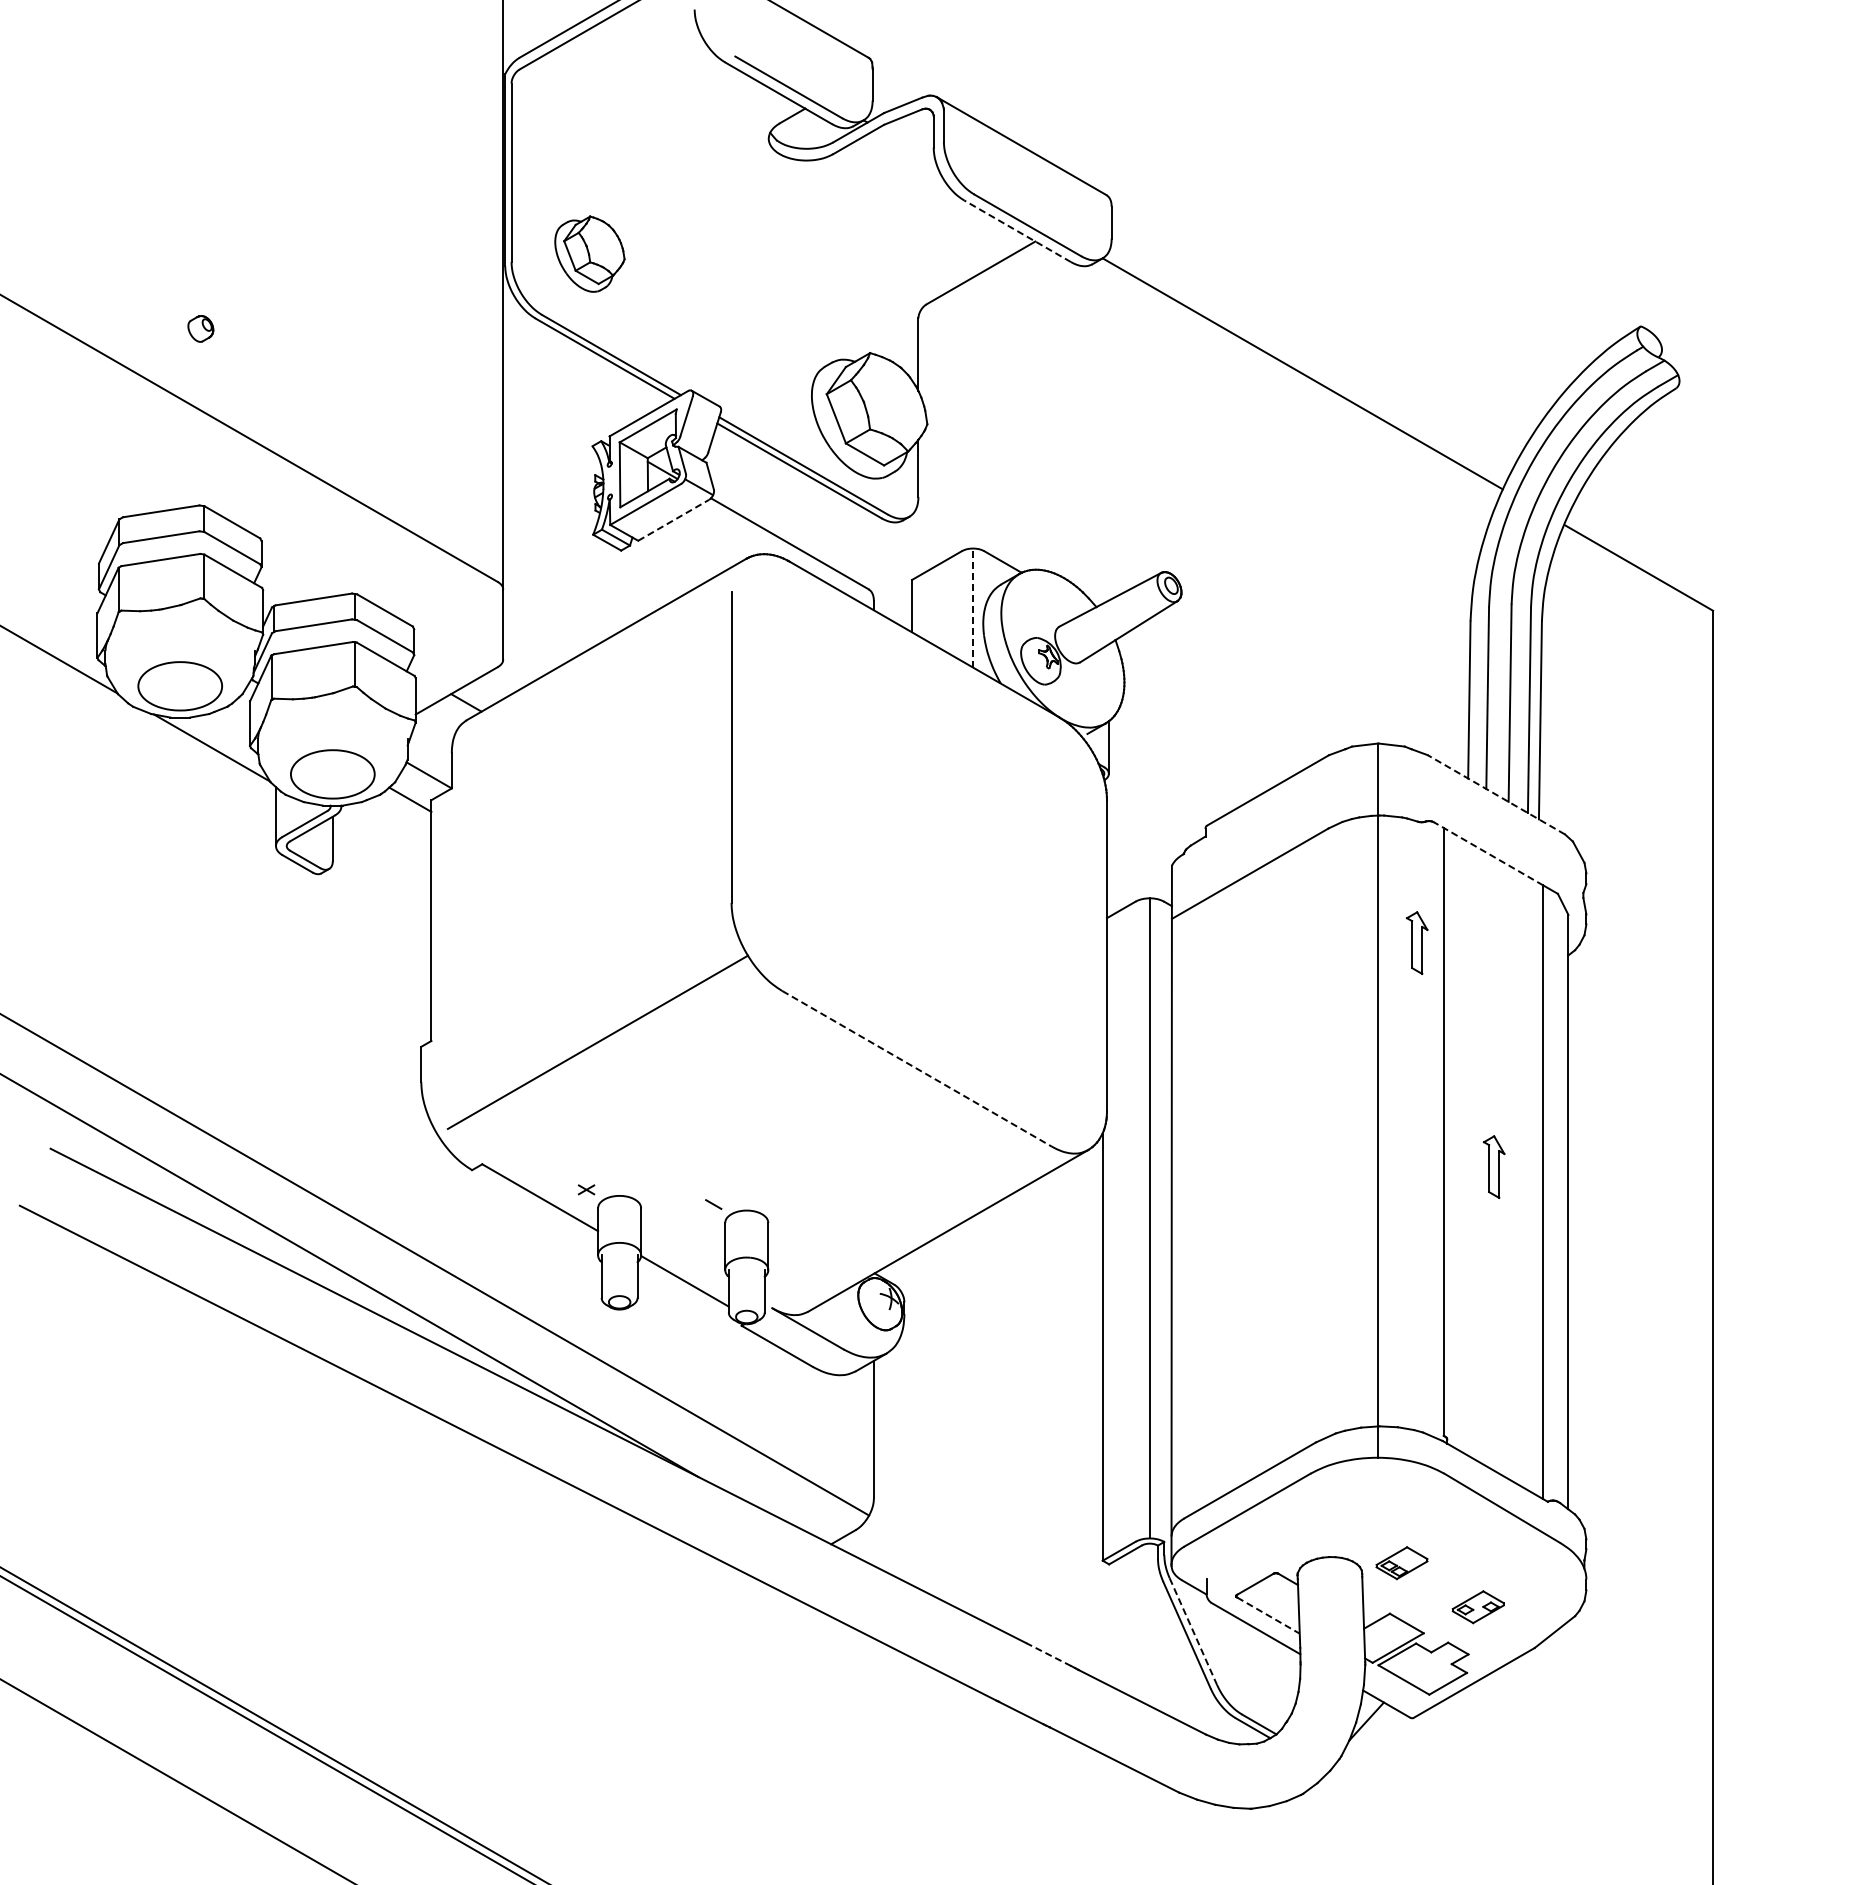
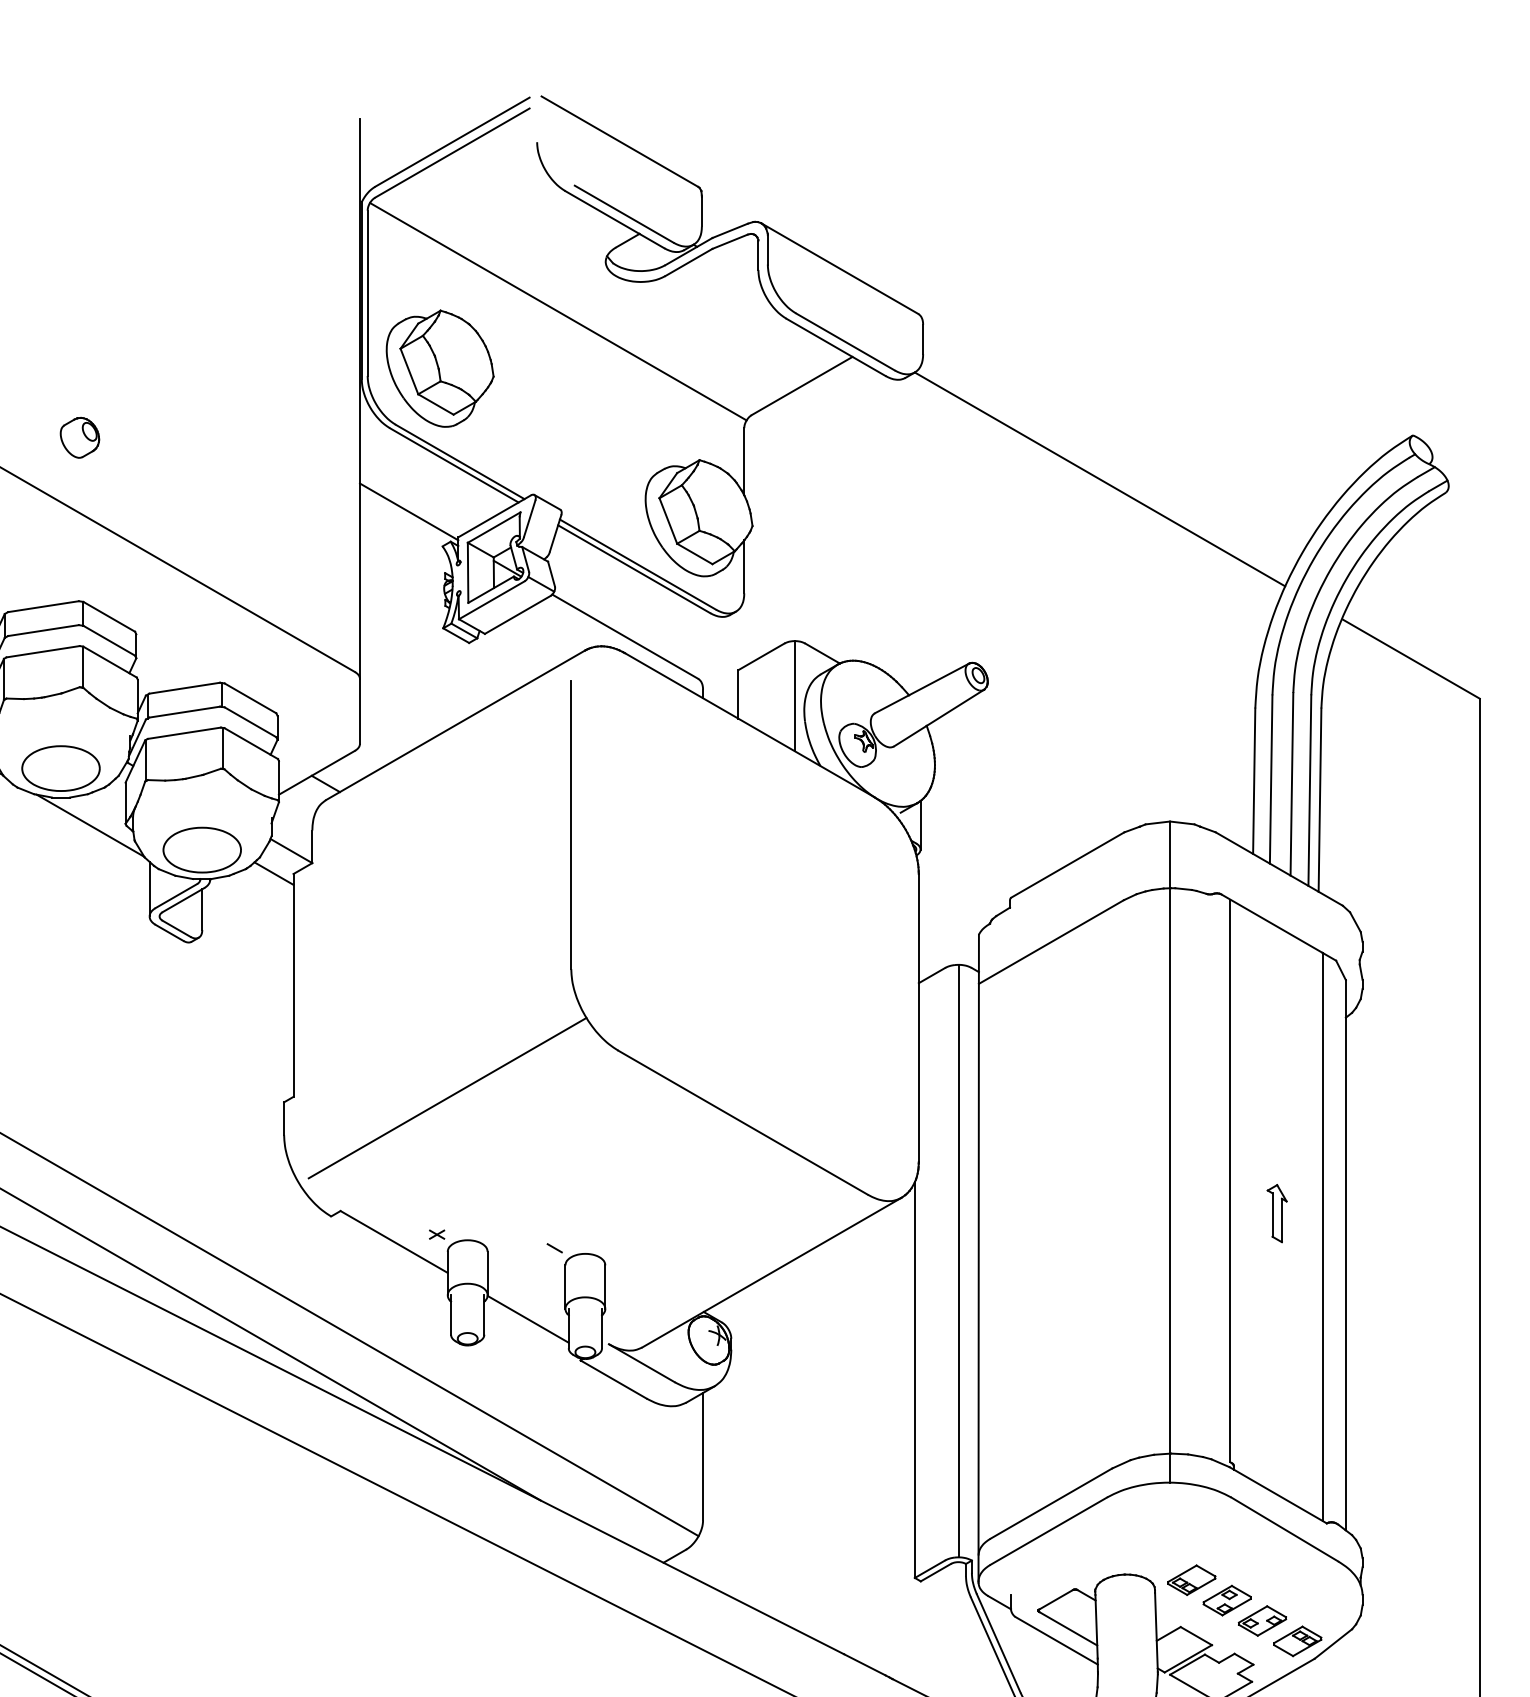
line: (717, 192) -> (558, 311), added
line: (1017, 231) -> (835, 347), dashed -> solid
part: (589, 253) -> (439, 367), size x1.67
part: (200, 328) -> (79, 437), size x1.67
line: (556, 408) -> (409, 511), added
line: (673, 520) -> (517, 615), dashed -> solid
line: (973, 608) -> (795, 696), dashed -> solid
line: (1496, 794) -> (1279, 868), dashed -> solid
line: (1488, 853) -> (1271, 923), dashed -> solid
part: (1417, 942) -> (1206, 1005), removed
line: (917, 1068) -> (743, 1122), dashed -> solid
part: (1439, 1585) -> (1226, 1600), added
line: (1268, 1615) -> (1068, 1628), dashed -> solid
part: (1516, 1629) -> (1297, 1641), added
line: (1193, 1632) -> (998, 1644), dashed -> solid
line: (1048, 1654) -> (864, 1664), dashed -> solid

